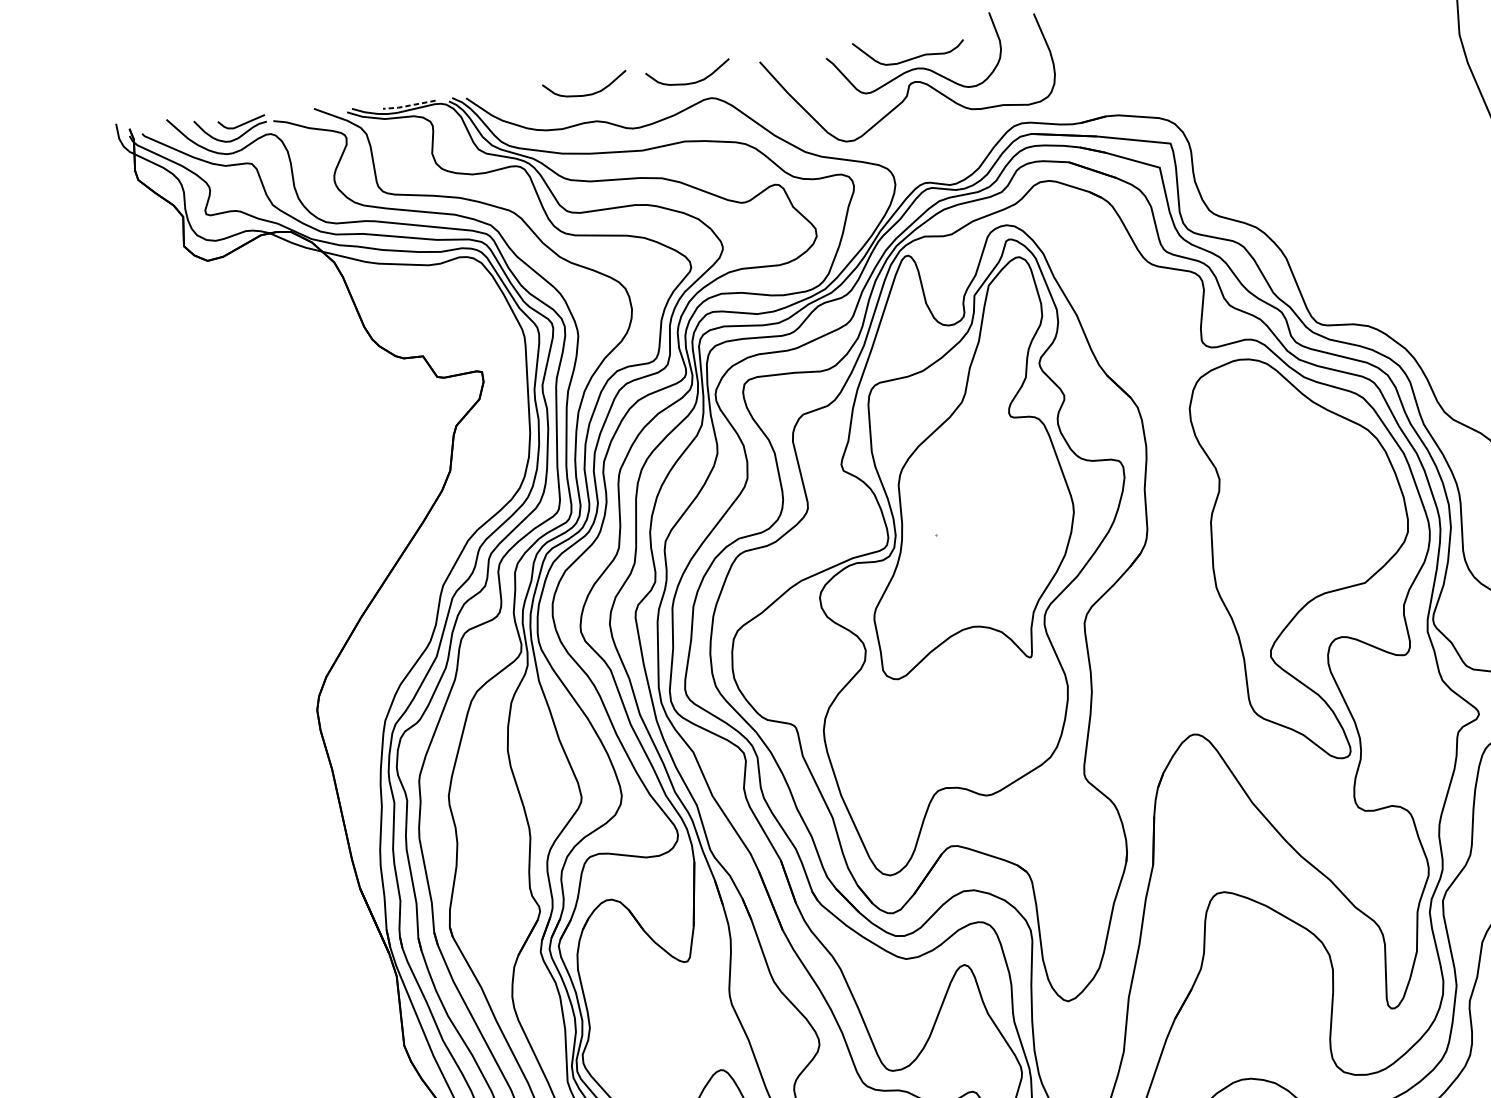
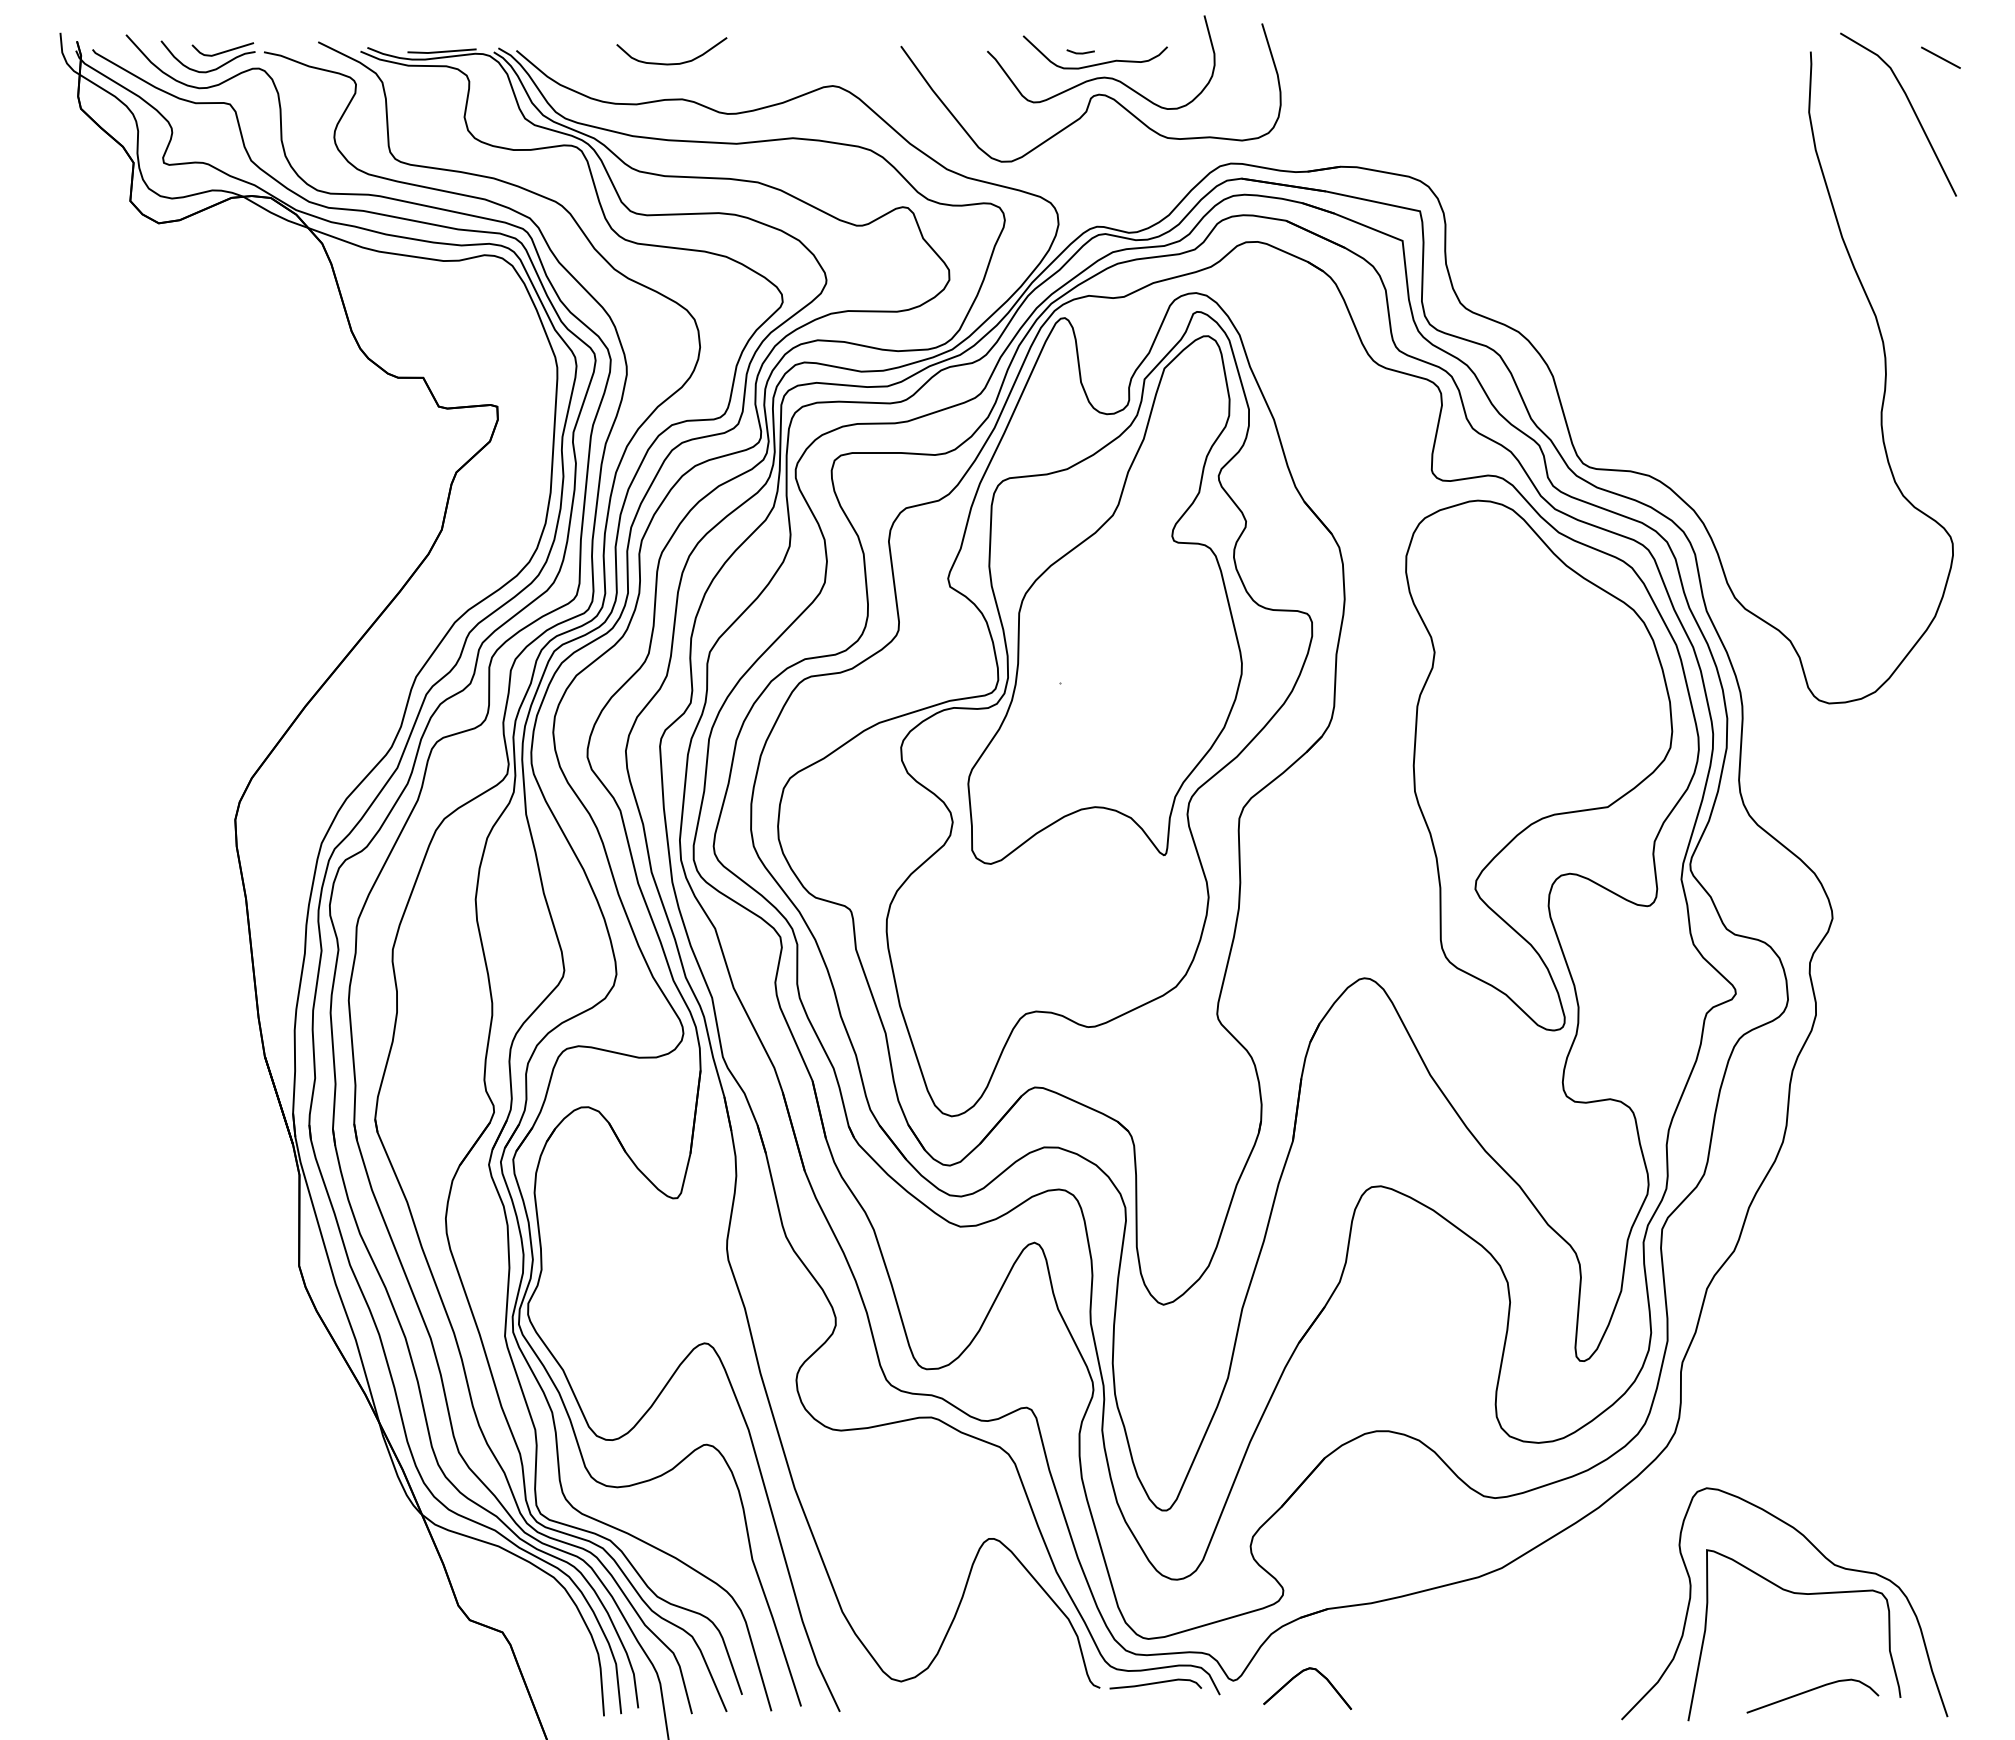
line: (897, 51) -> (1080, 52), added
curve: (688, 83) -> (806, 63), removed
line: (408, 106) -> (440, 52), dashed -> solid

